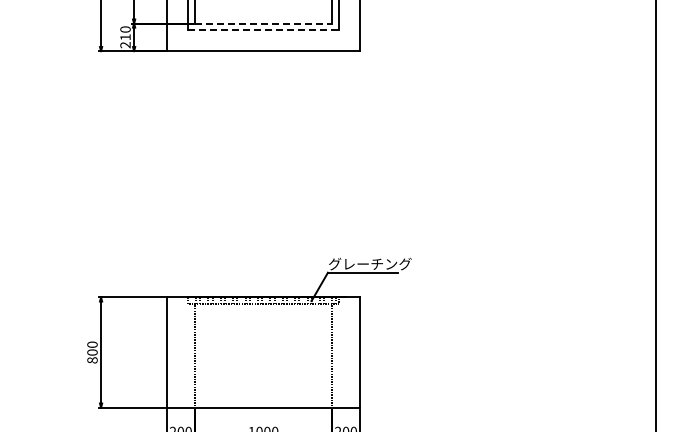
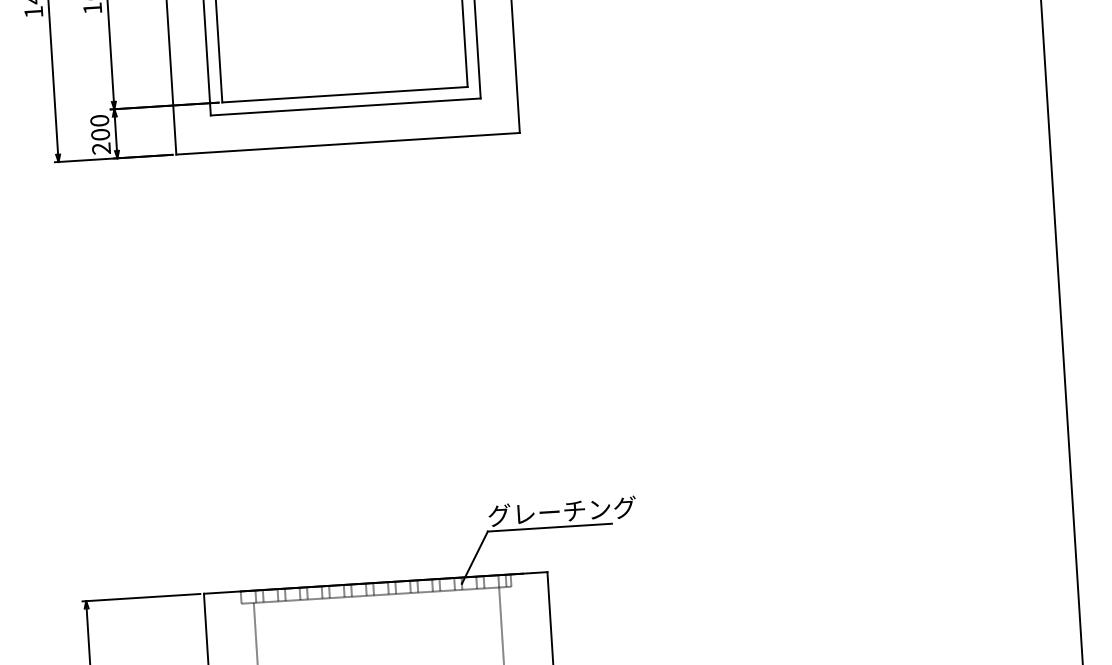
line: (263, 23) -> (344, 94), dashed -> solid
line: (263, 30) -> (345, 107), dashed -> solid
text: (125, 37) -> (100, 134), 210 -> 200

